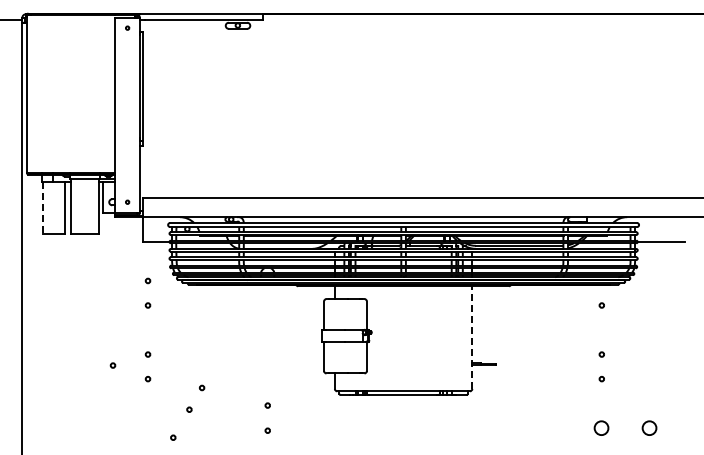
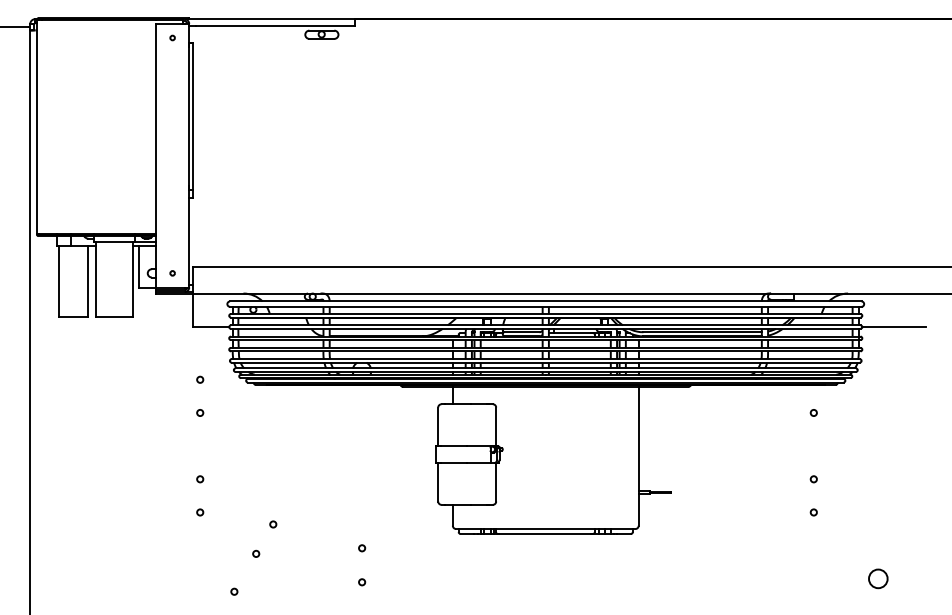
line: (43, 208) -> (58, 281), dashed -> solid
line: (472, 337) -> (638, 456), dashed -> solid
circle: (112, 365) -> (152, 494), removed
circle: (601, 427) -> (813, 577), removed

